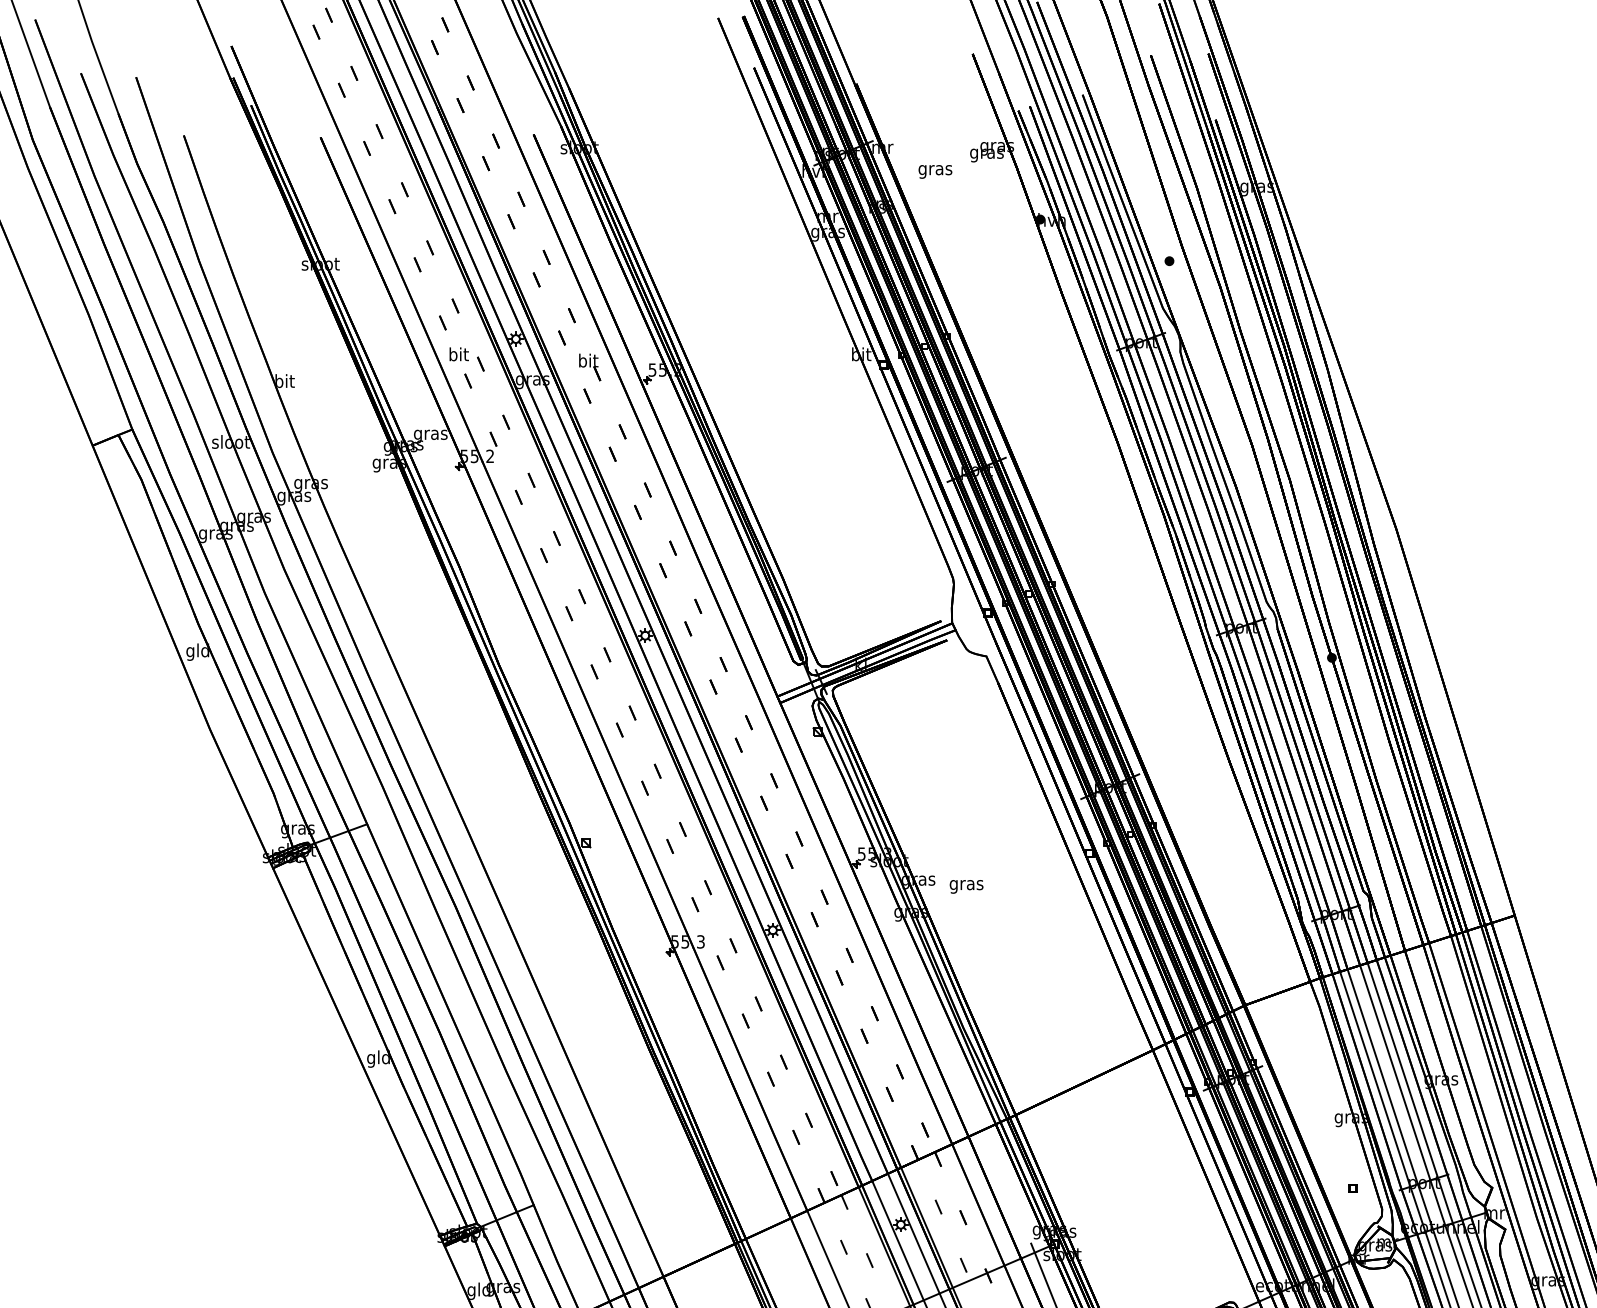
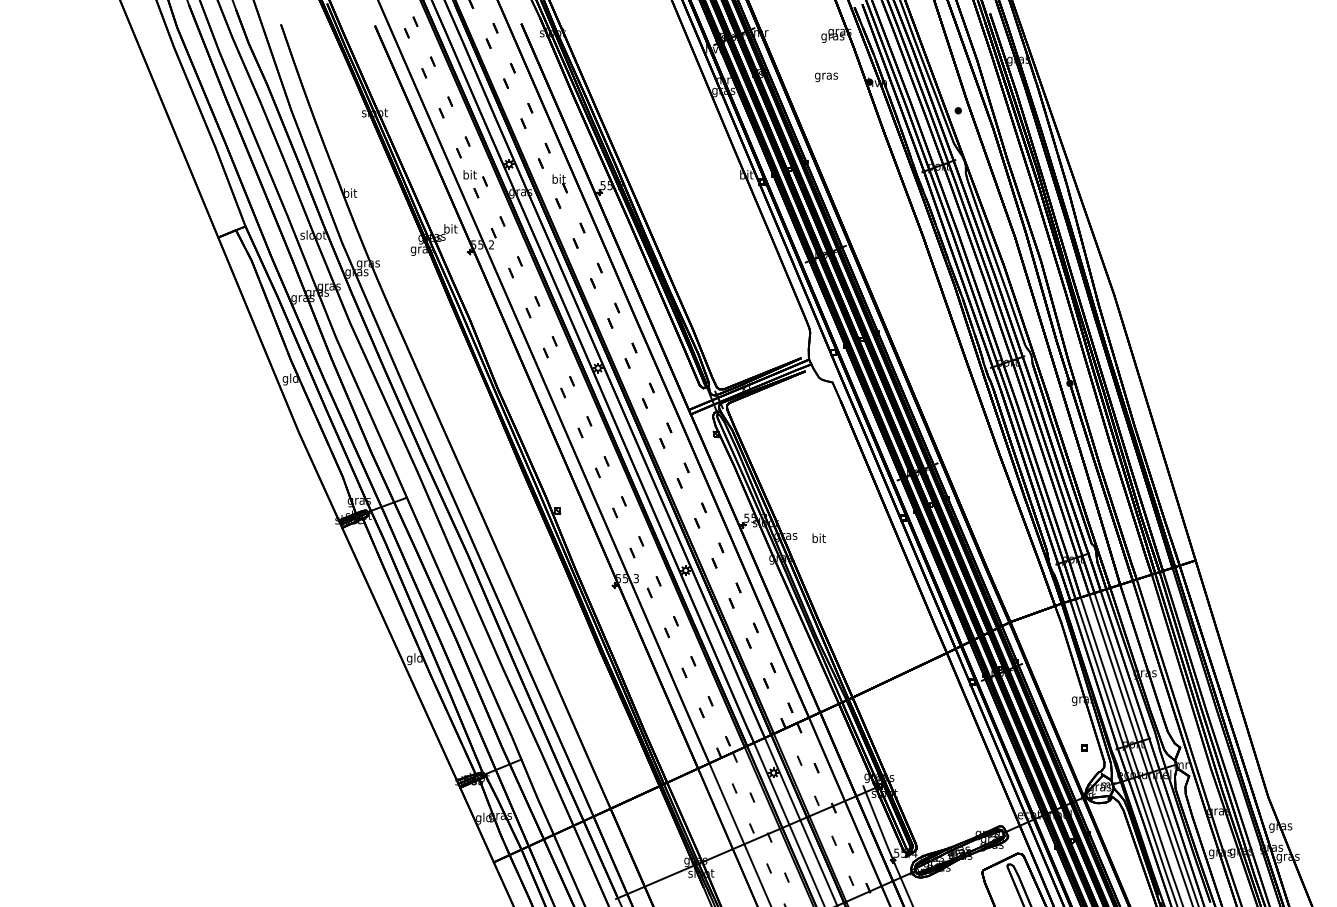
text: (935, 172) -> (826, 77), moved
text: (430, 433) -> (450, 229), gras -> bit
text: (966, 885) -> (818, 539), gras -> bit

